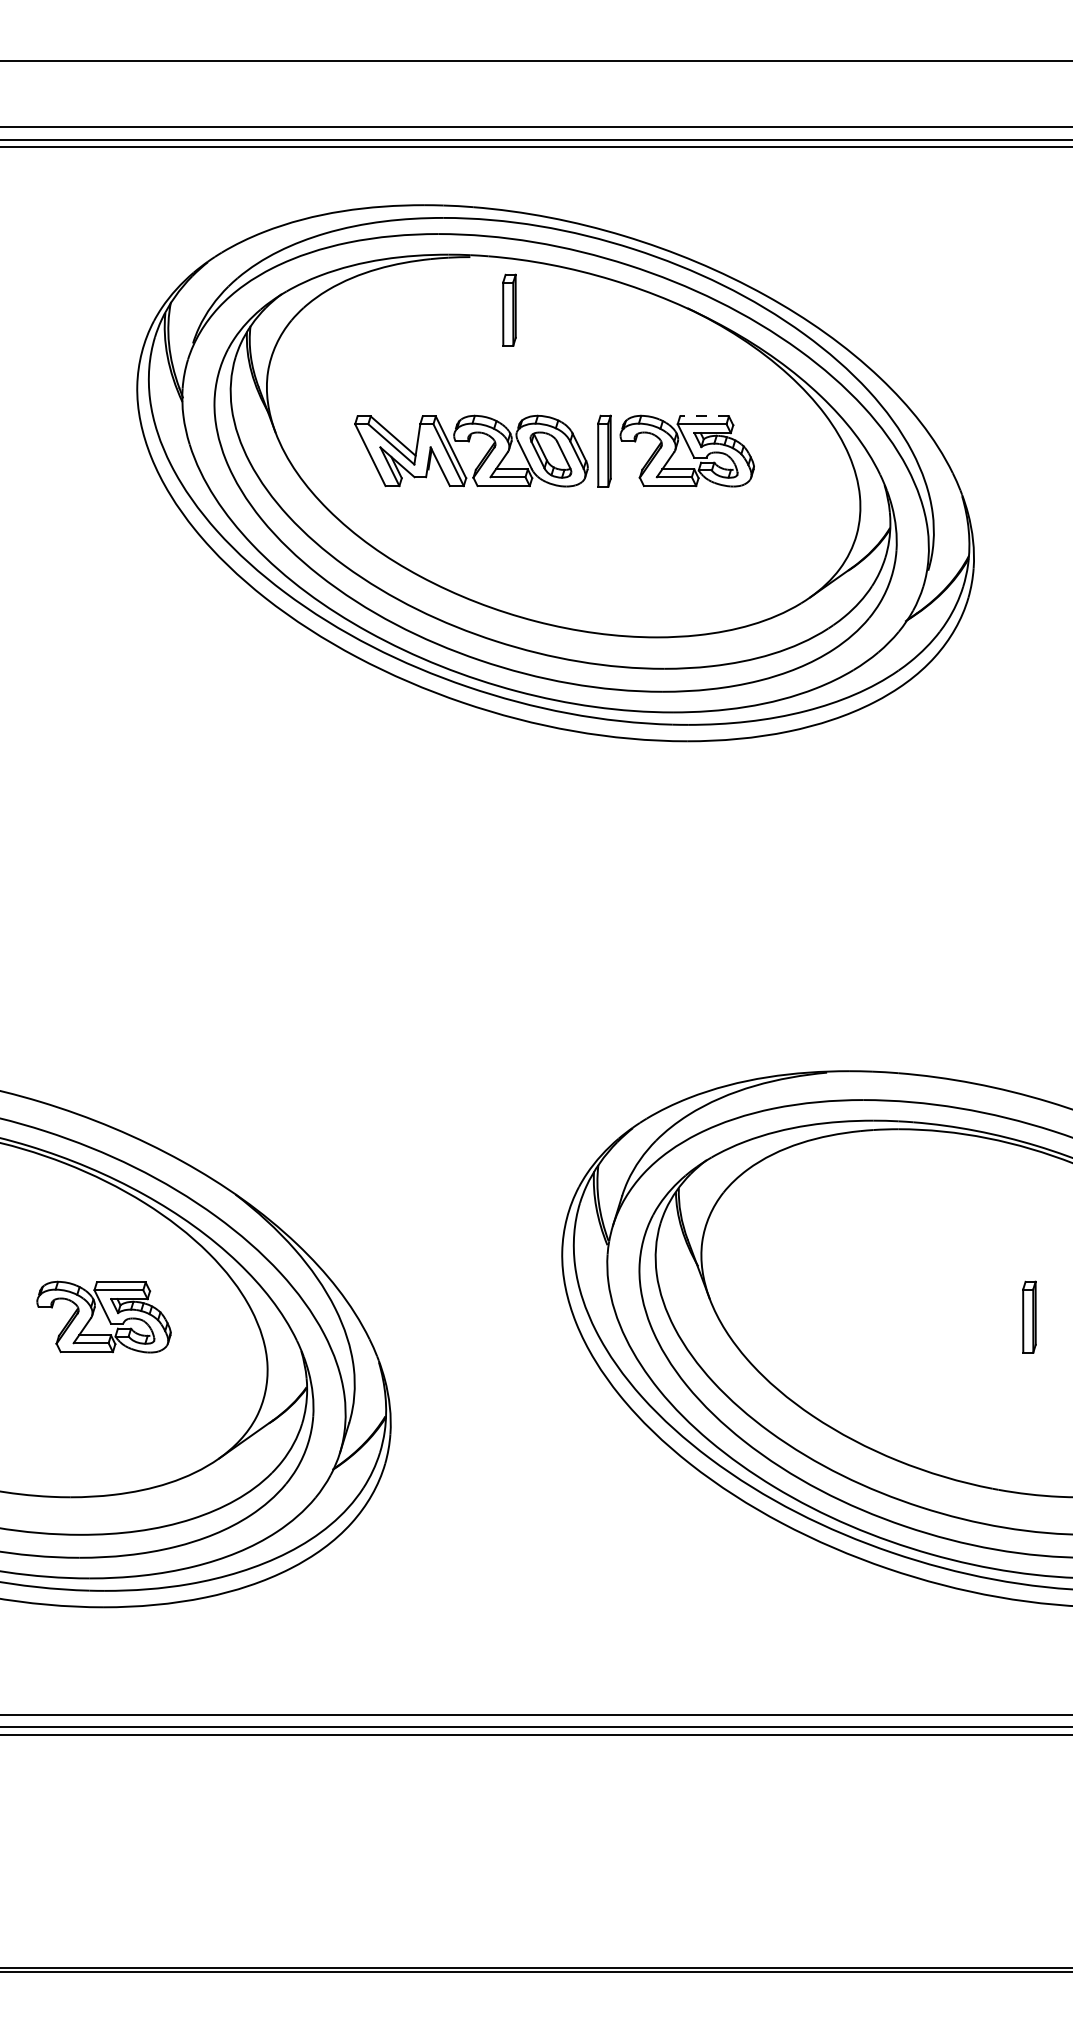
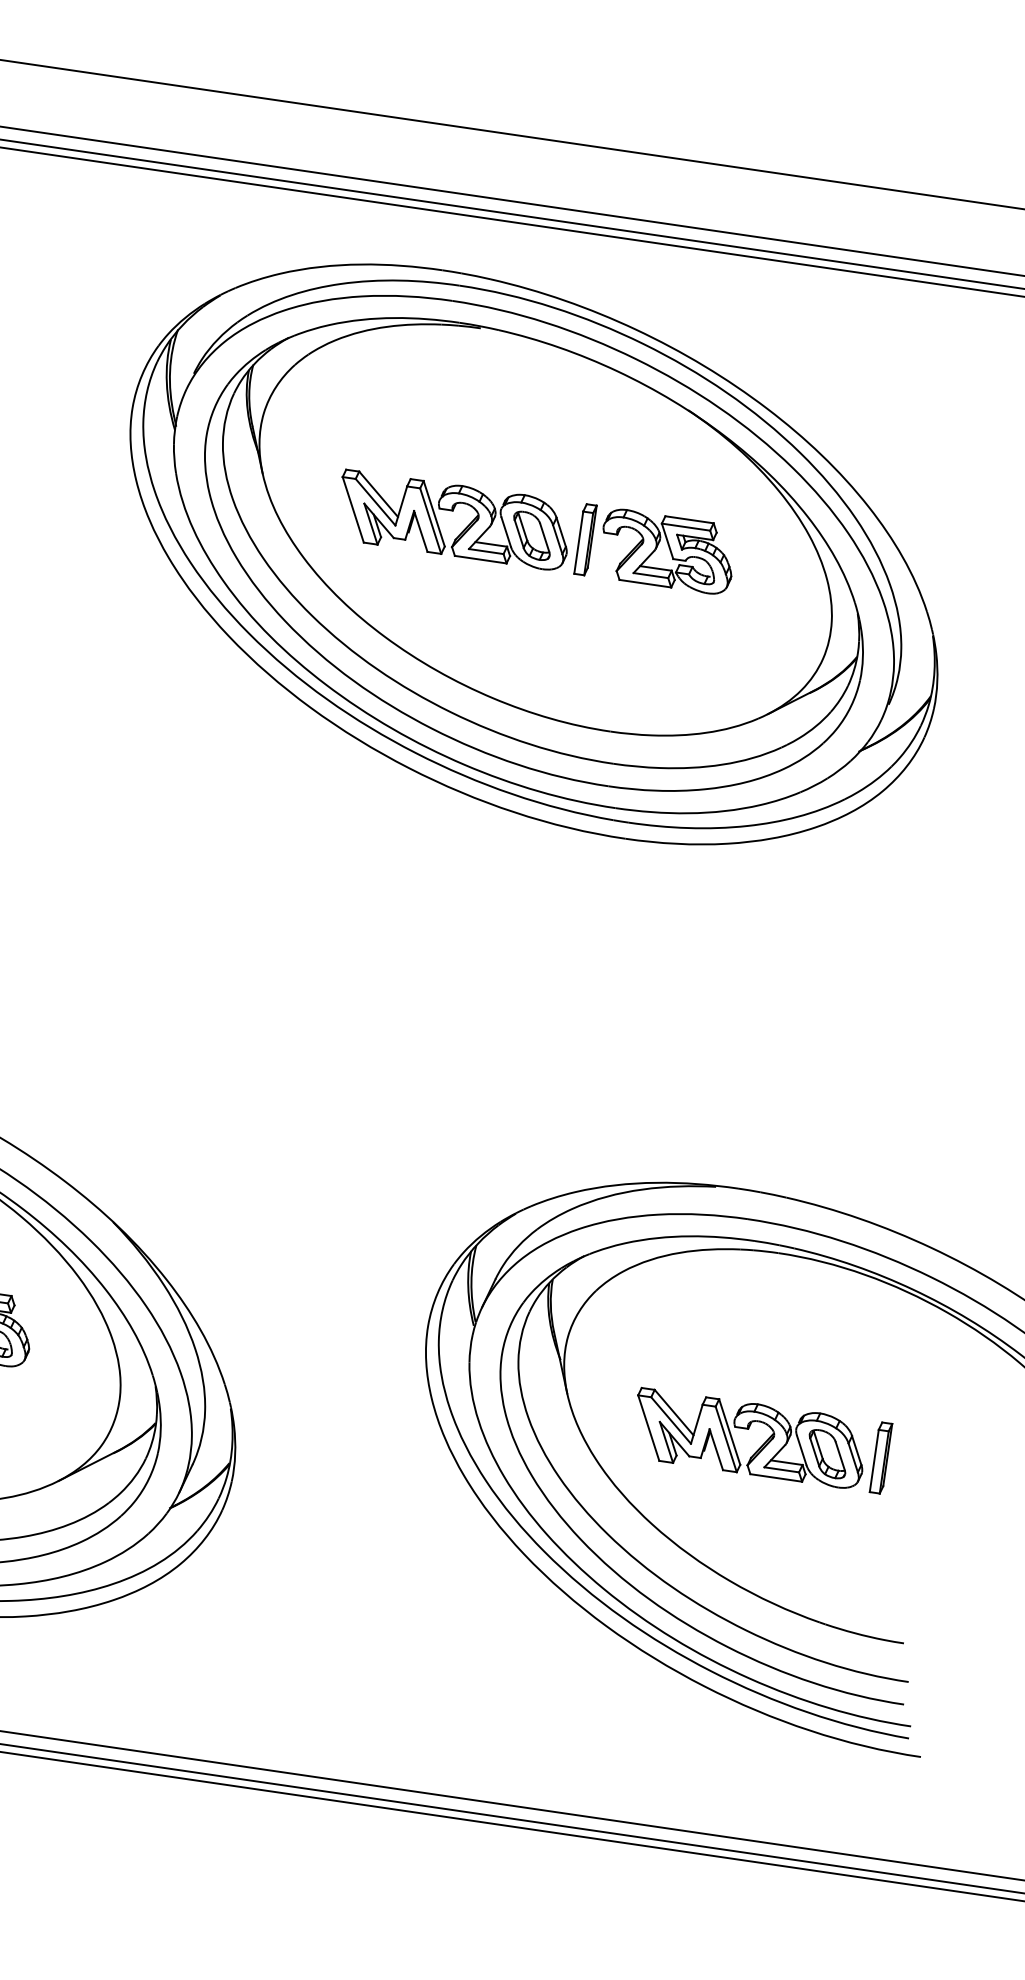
part: (509, 309) -> (511, 385), removed
line: (704, 416) -> (689, 519), dashed -> solid
part: (894, 1308) -> (748, 1429), added

